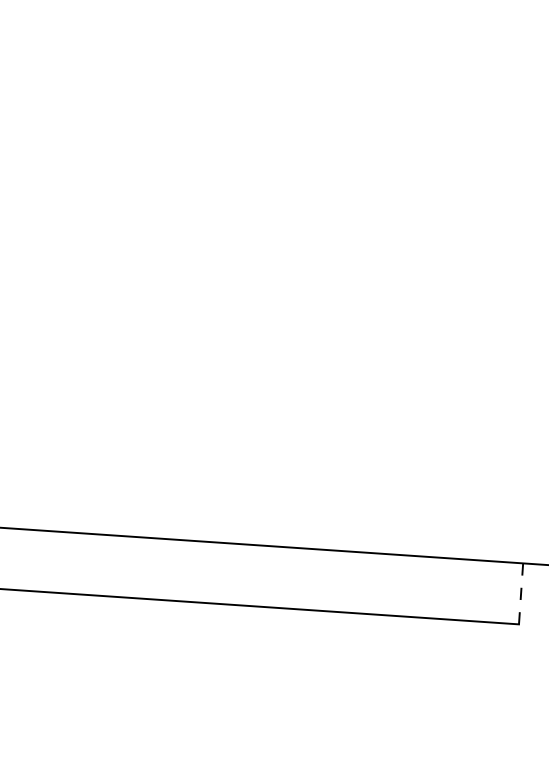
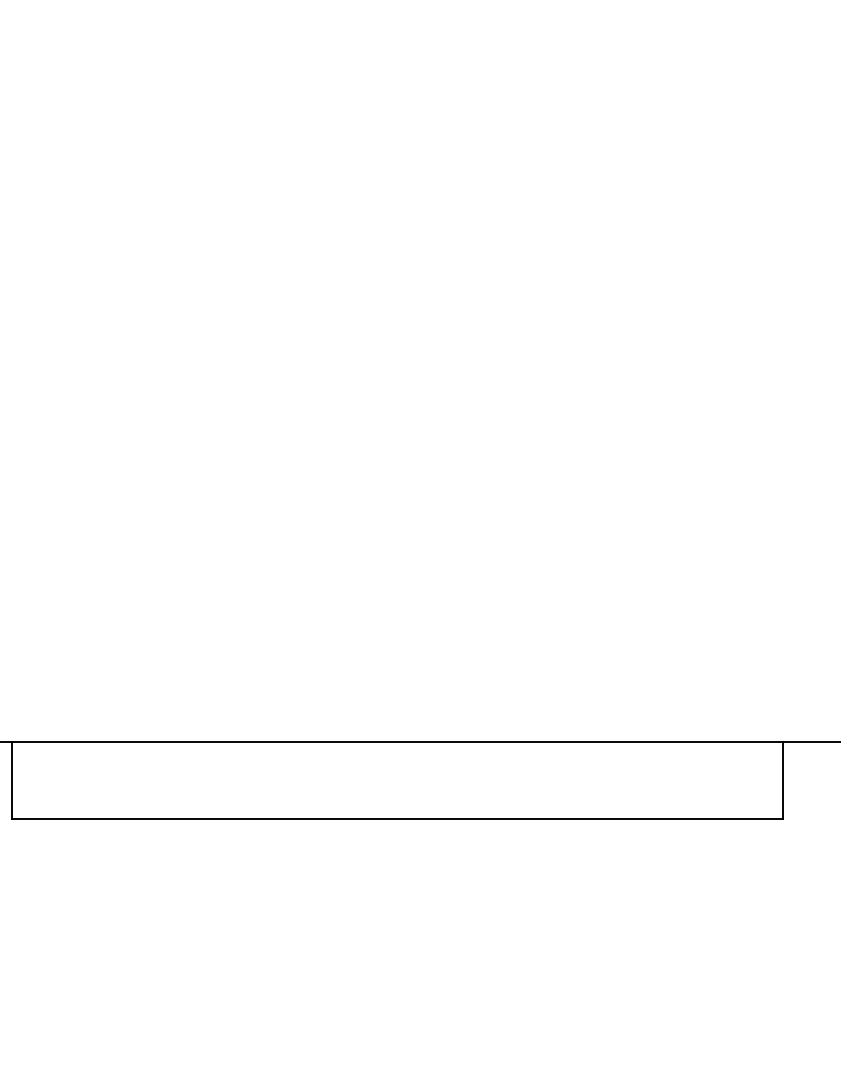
line: (521, 593) -> (783, 780), dashed -> solid

